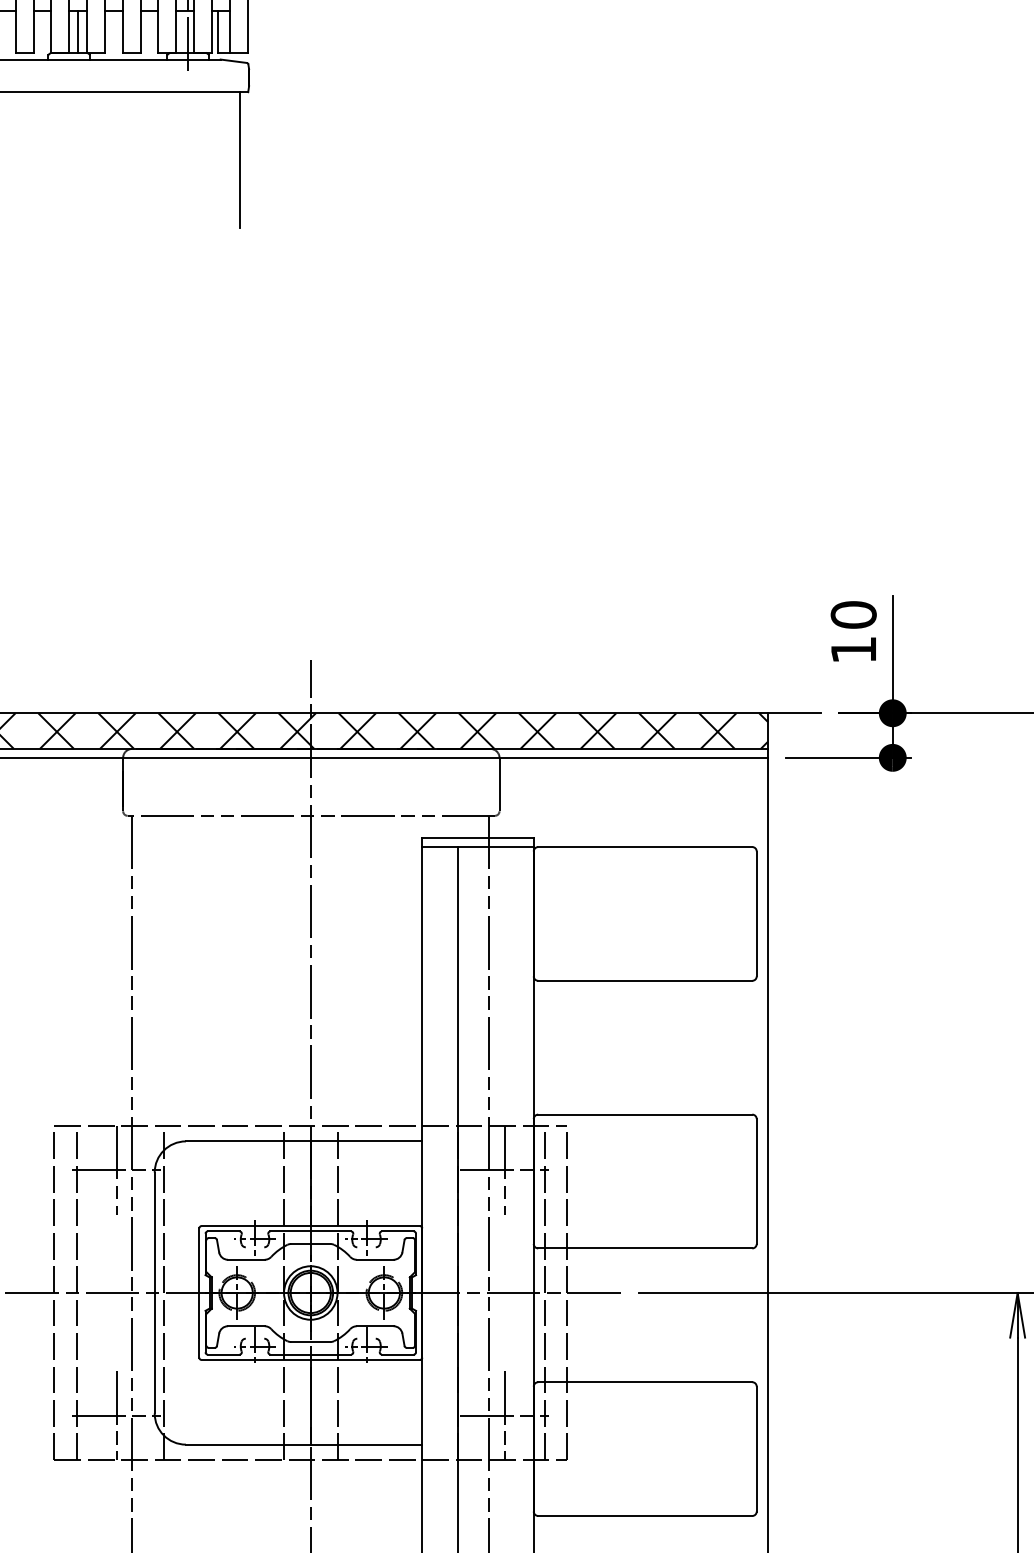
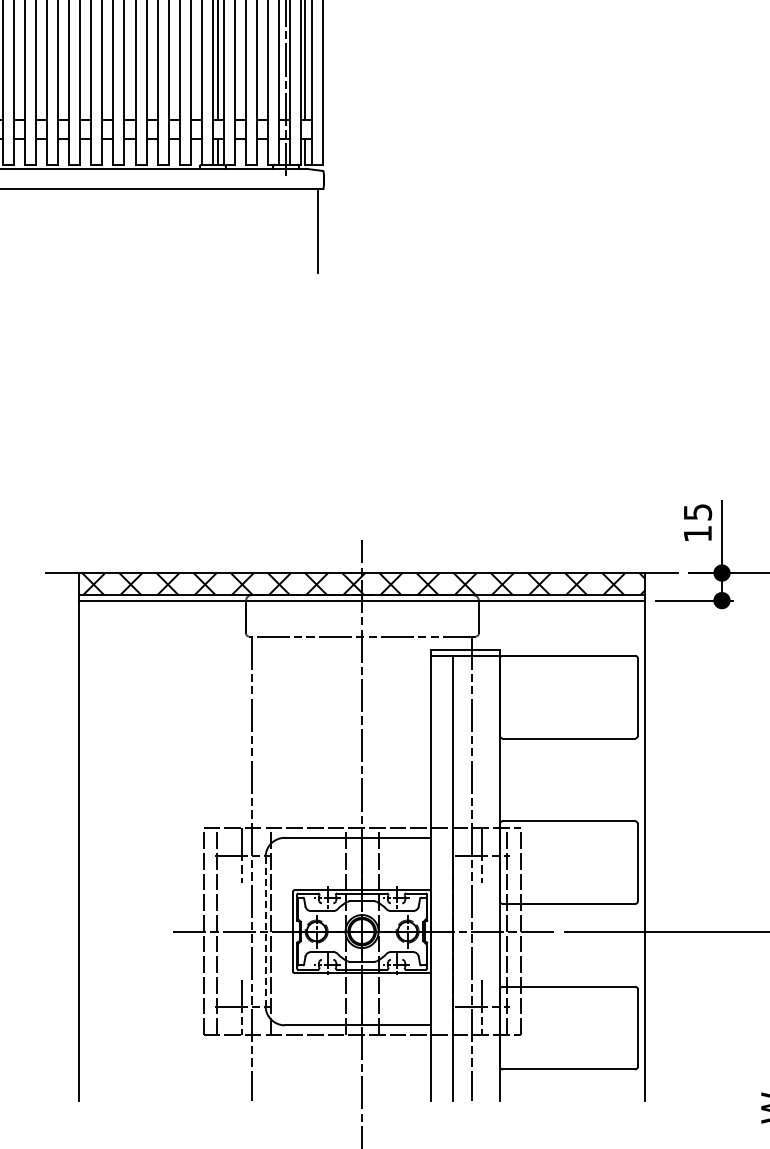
text: (853, 613) -> (697, 511), 10 -> 15
line: (154, 1294) -> (265, 932), solid -> dashed

